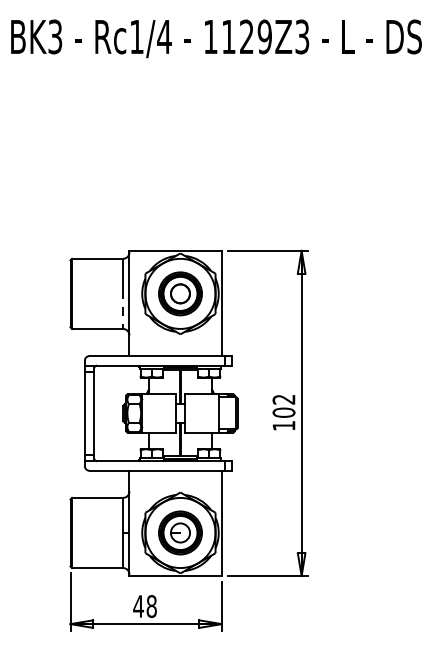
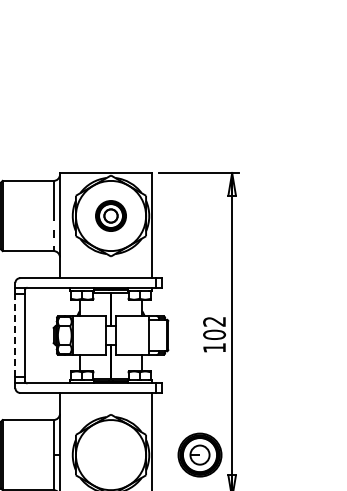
part: (180, 293) -> (111, 215), size x0.7
line: (84, 412) -> (15, 334), solid -> dashed
part: (180, 532) -> (200, 454), moved

